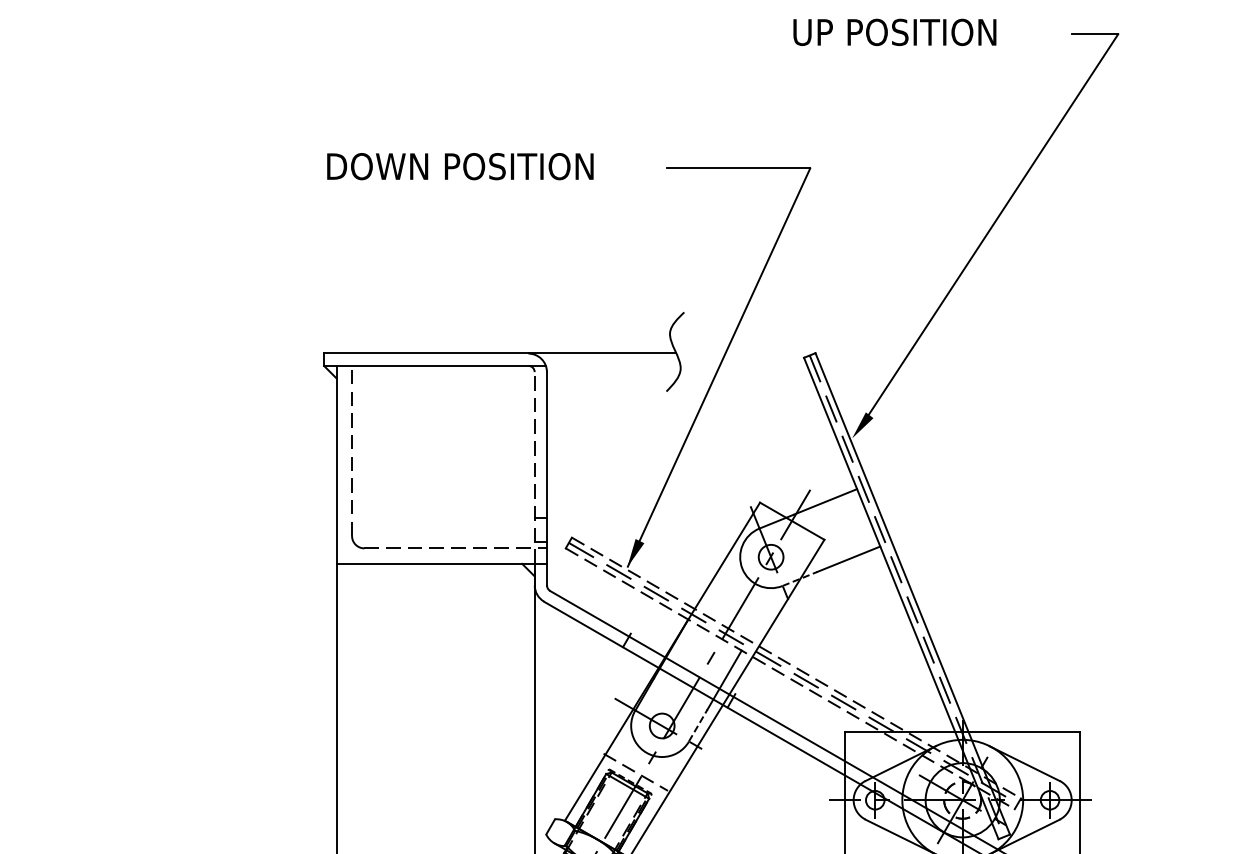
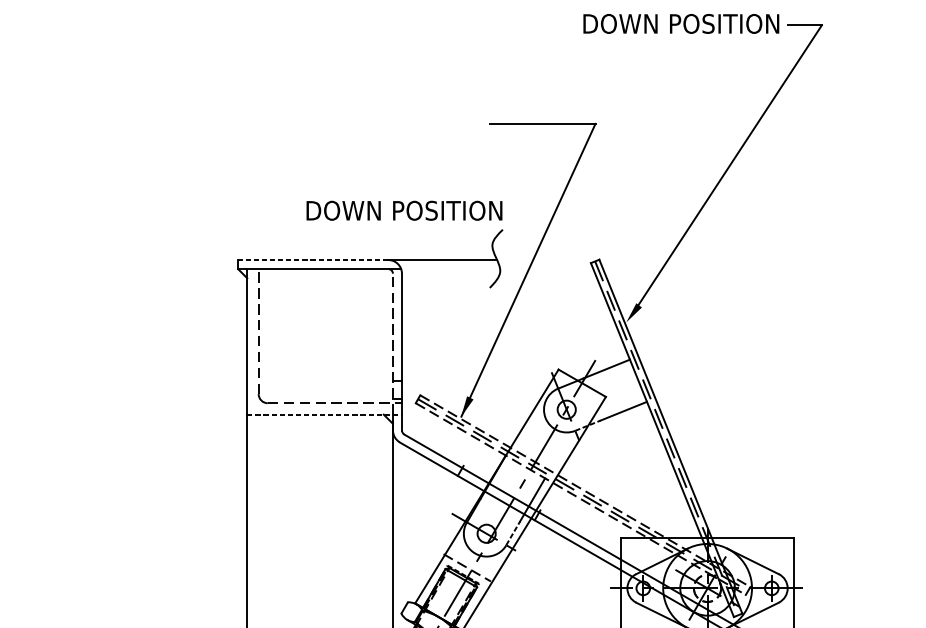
text: (926, 32) -> (680, 24), UP POSITION -> DOWN POSITION
text: (460, 166) -> (404, 210), moved
line: (425, 353) -> (312, 259), solid -> dashed
line: (442, 563) -> (325, 414), solid -> dashed

